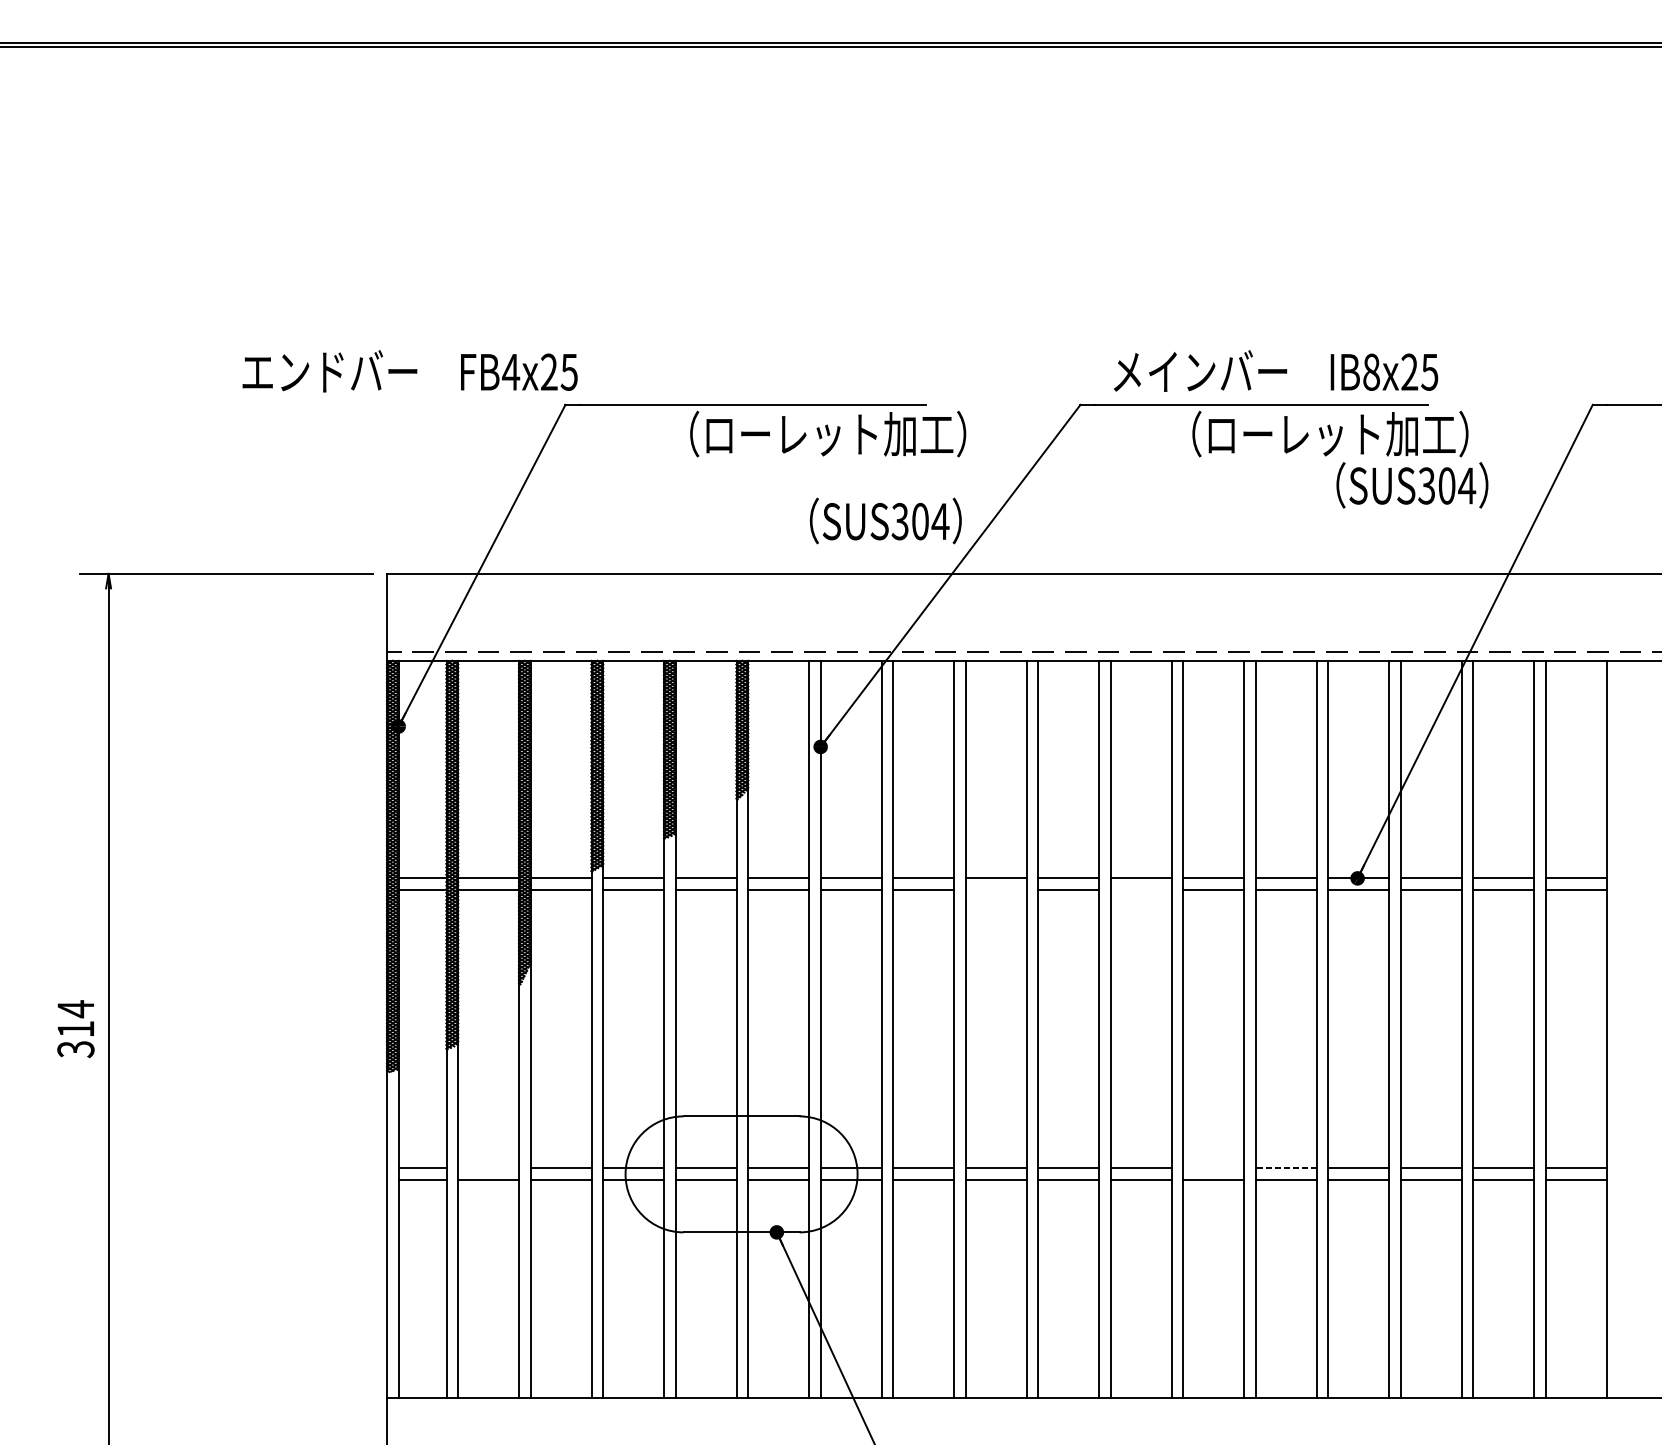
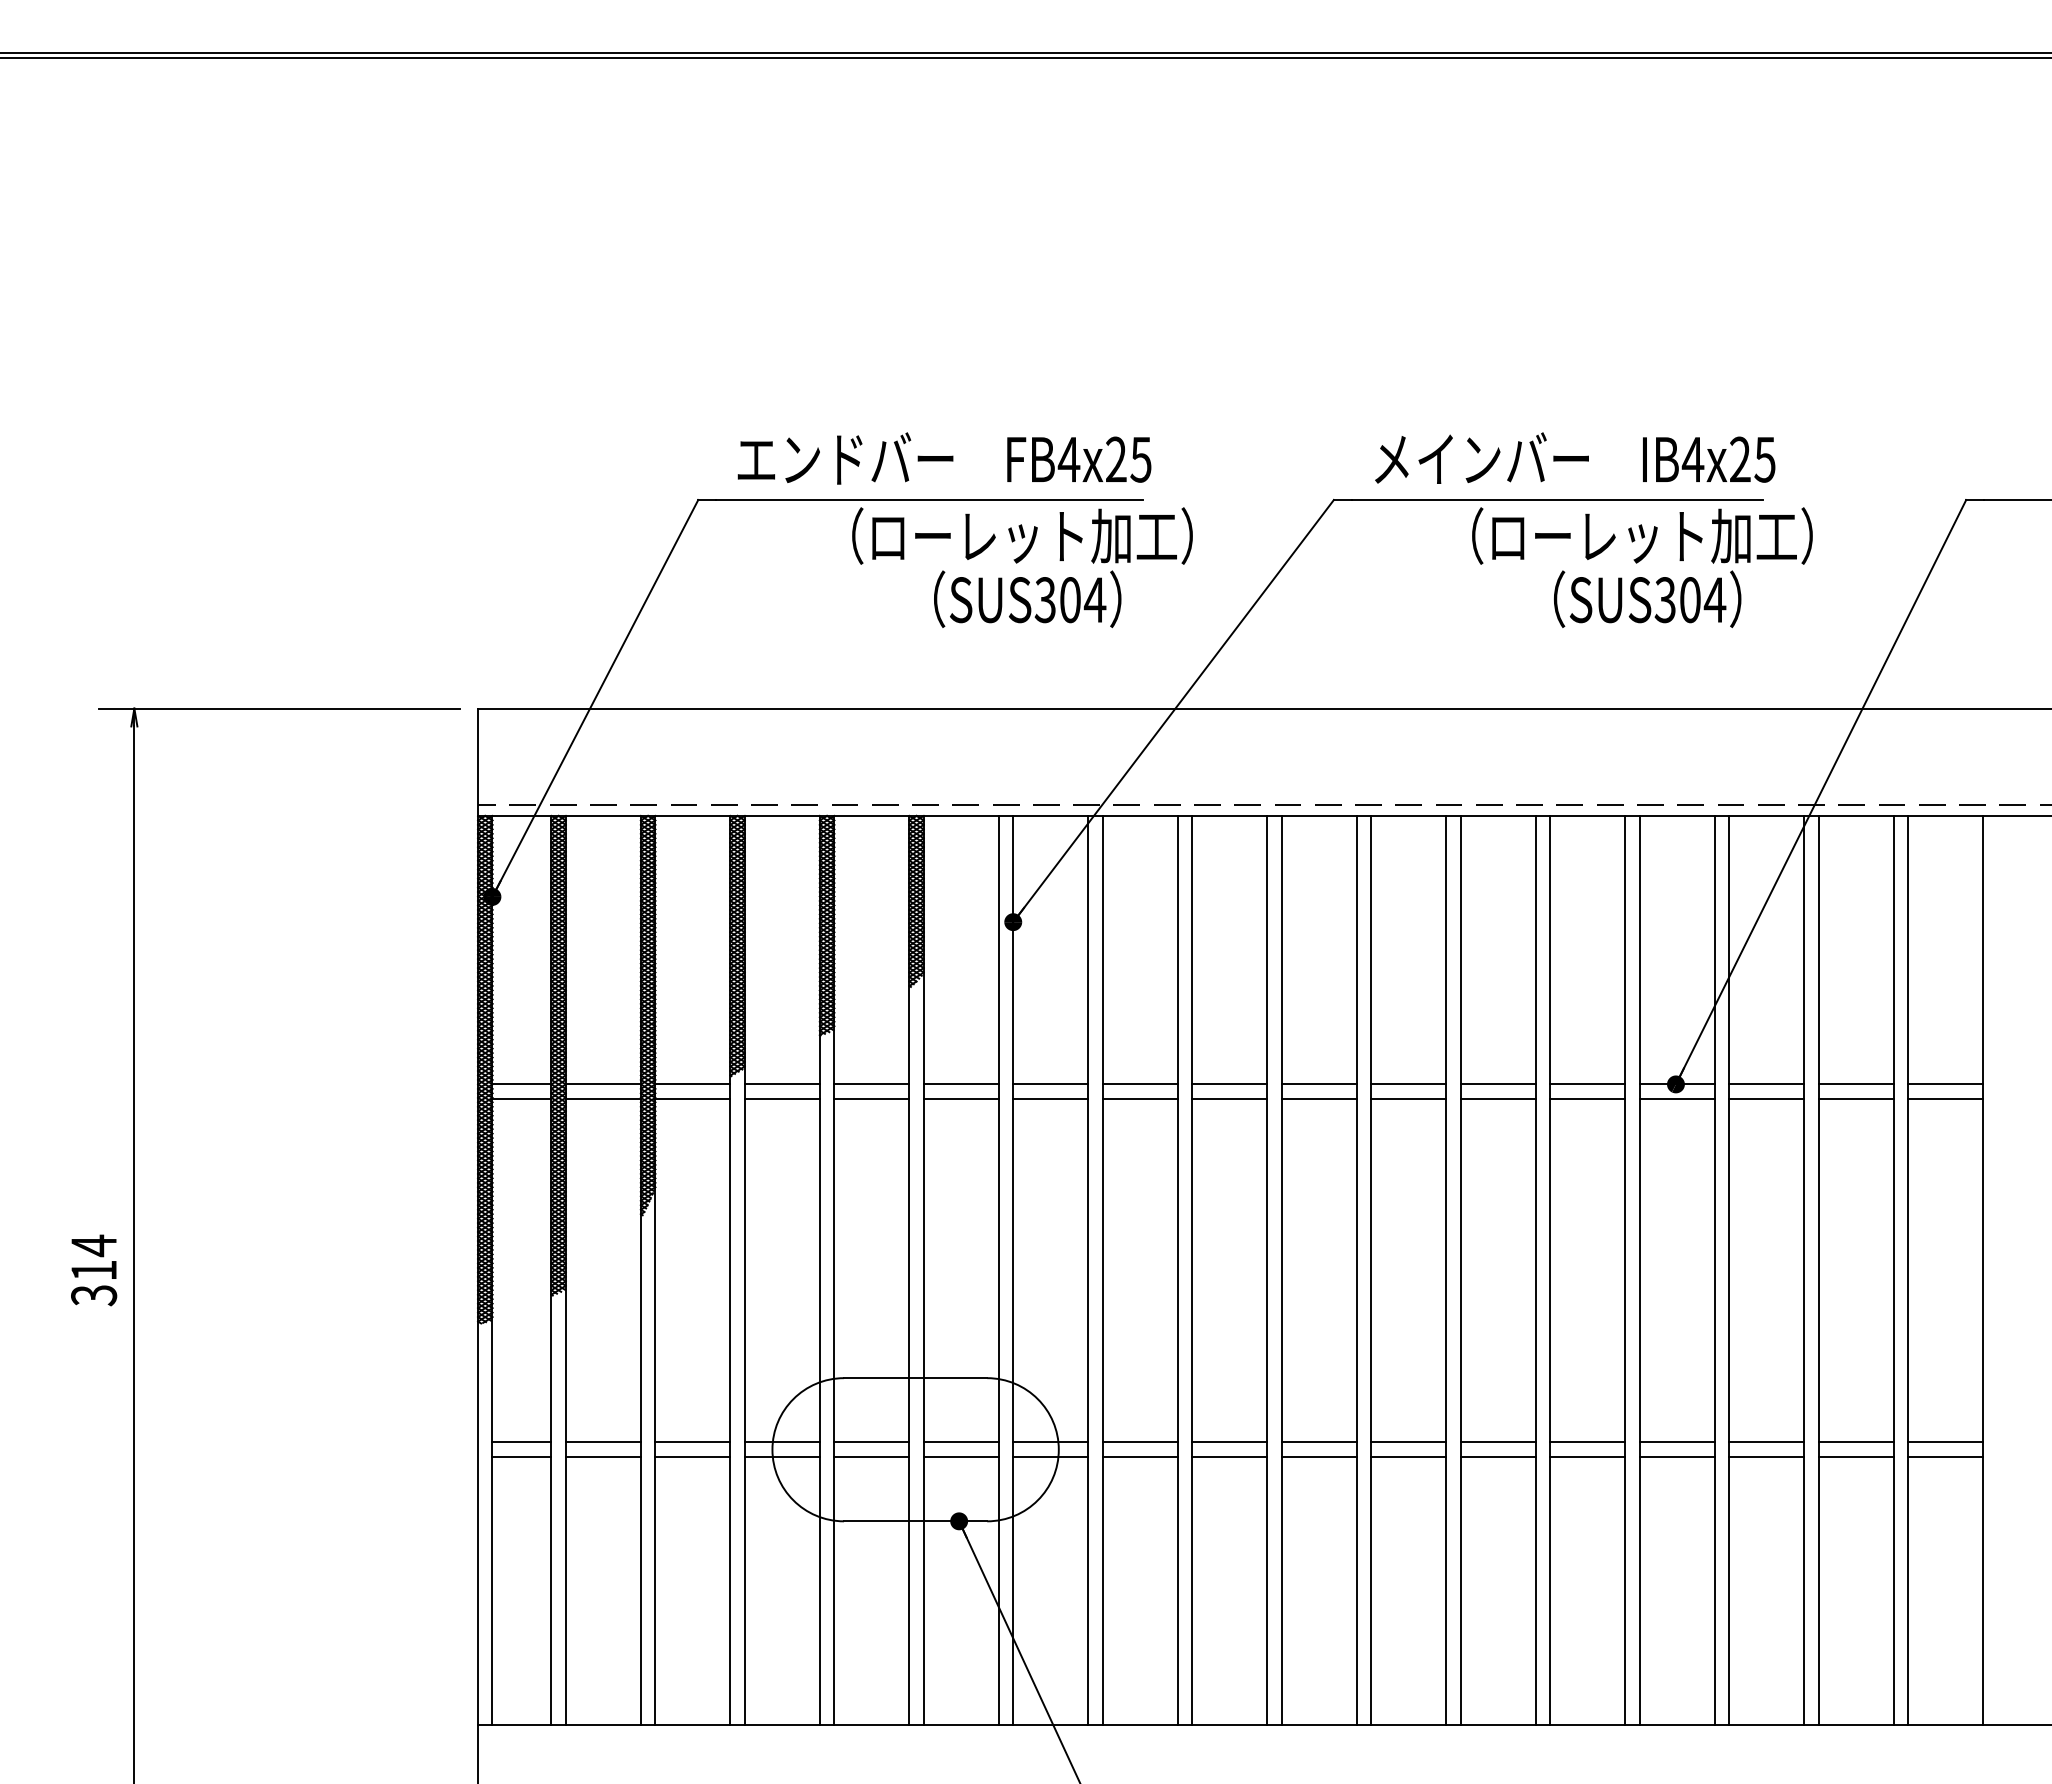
text: (410, 371) -> (944, 458), moved
text: (1370, 372) -> (1692, 459), IB8x25 -> IB4x25
text: (1412, 485) -> (1647, 599), moved
text: (885, 521) -> (1027, 599), moved
line: (995, 889) -> (1229, 1098), added
line: (1140, 889) -> (1408, 1098), added
line: (487, 1168) -> (602, 1442), added
line: (1213, 1168) -> (1497, 1442), added
line: (1285, 1168) -> (1587, 1442), dashed -> solid

